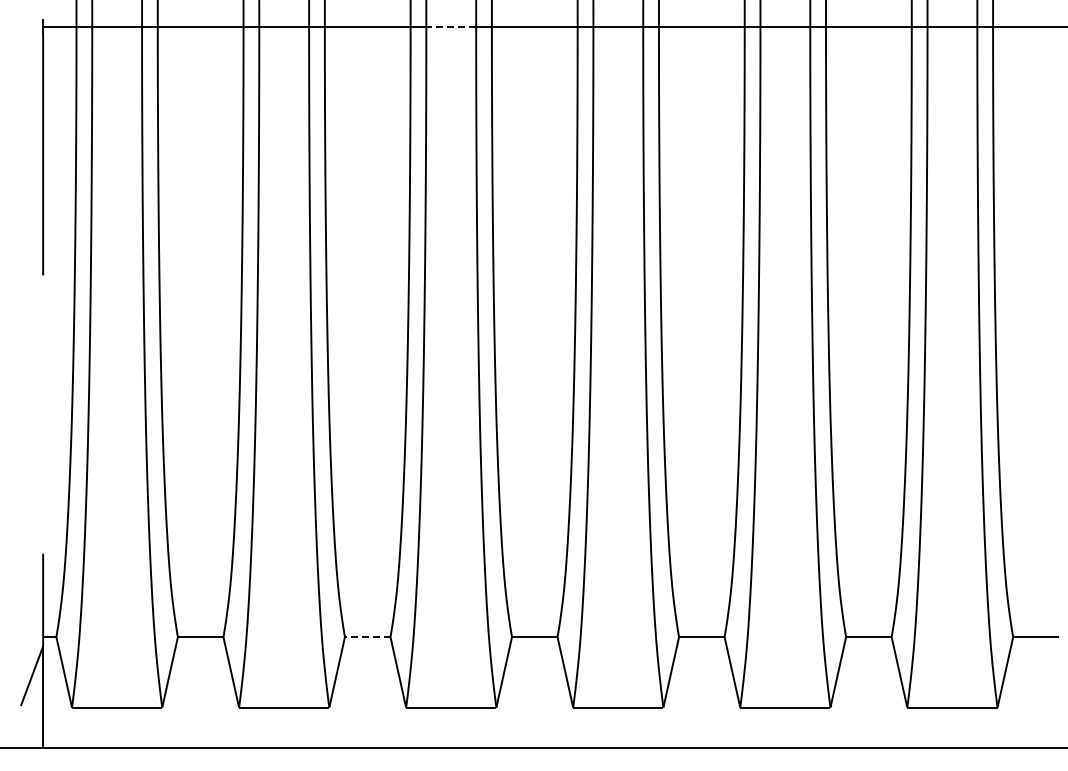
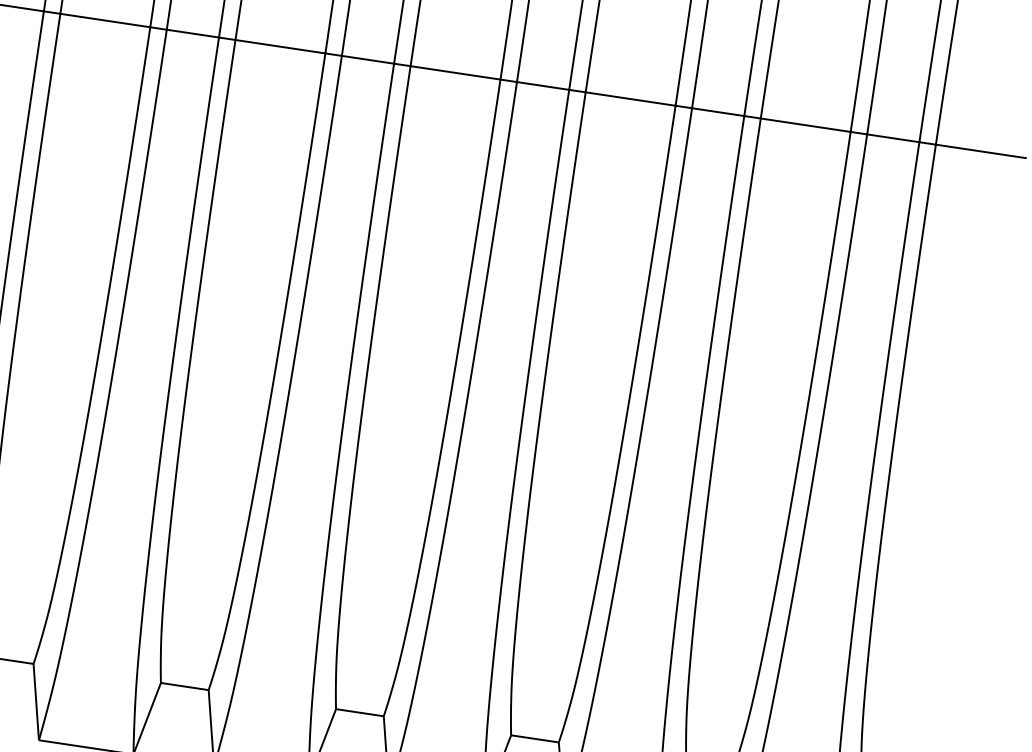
line: (451, 26) -> (368, 59), dashed -> solid
line: (366, 637) -> (183, 686), dashed -> solid

